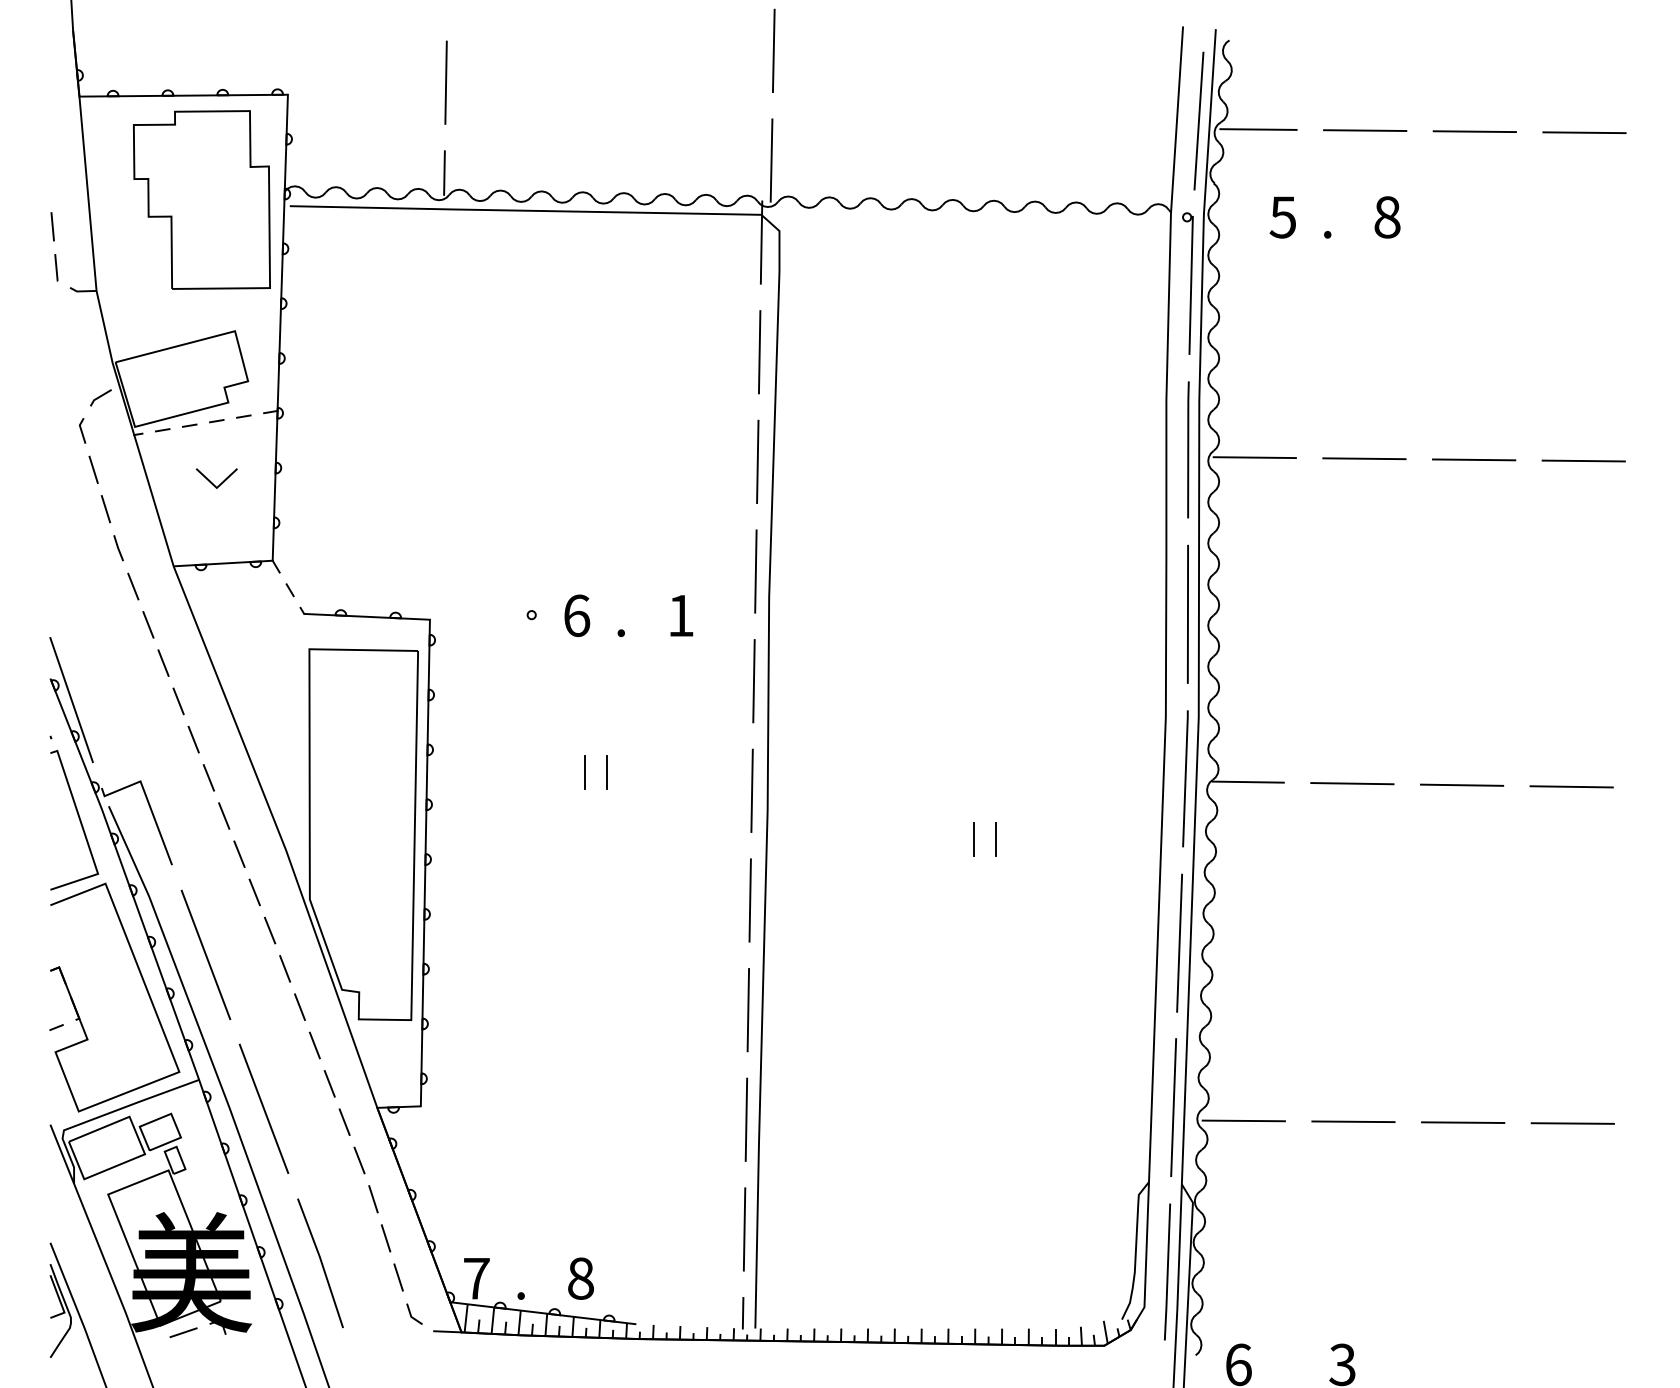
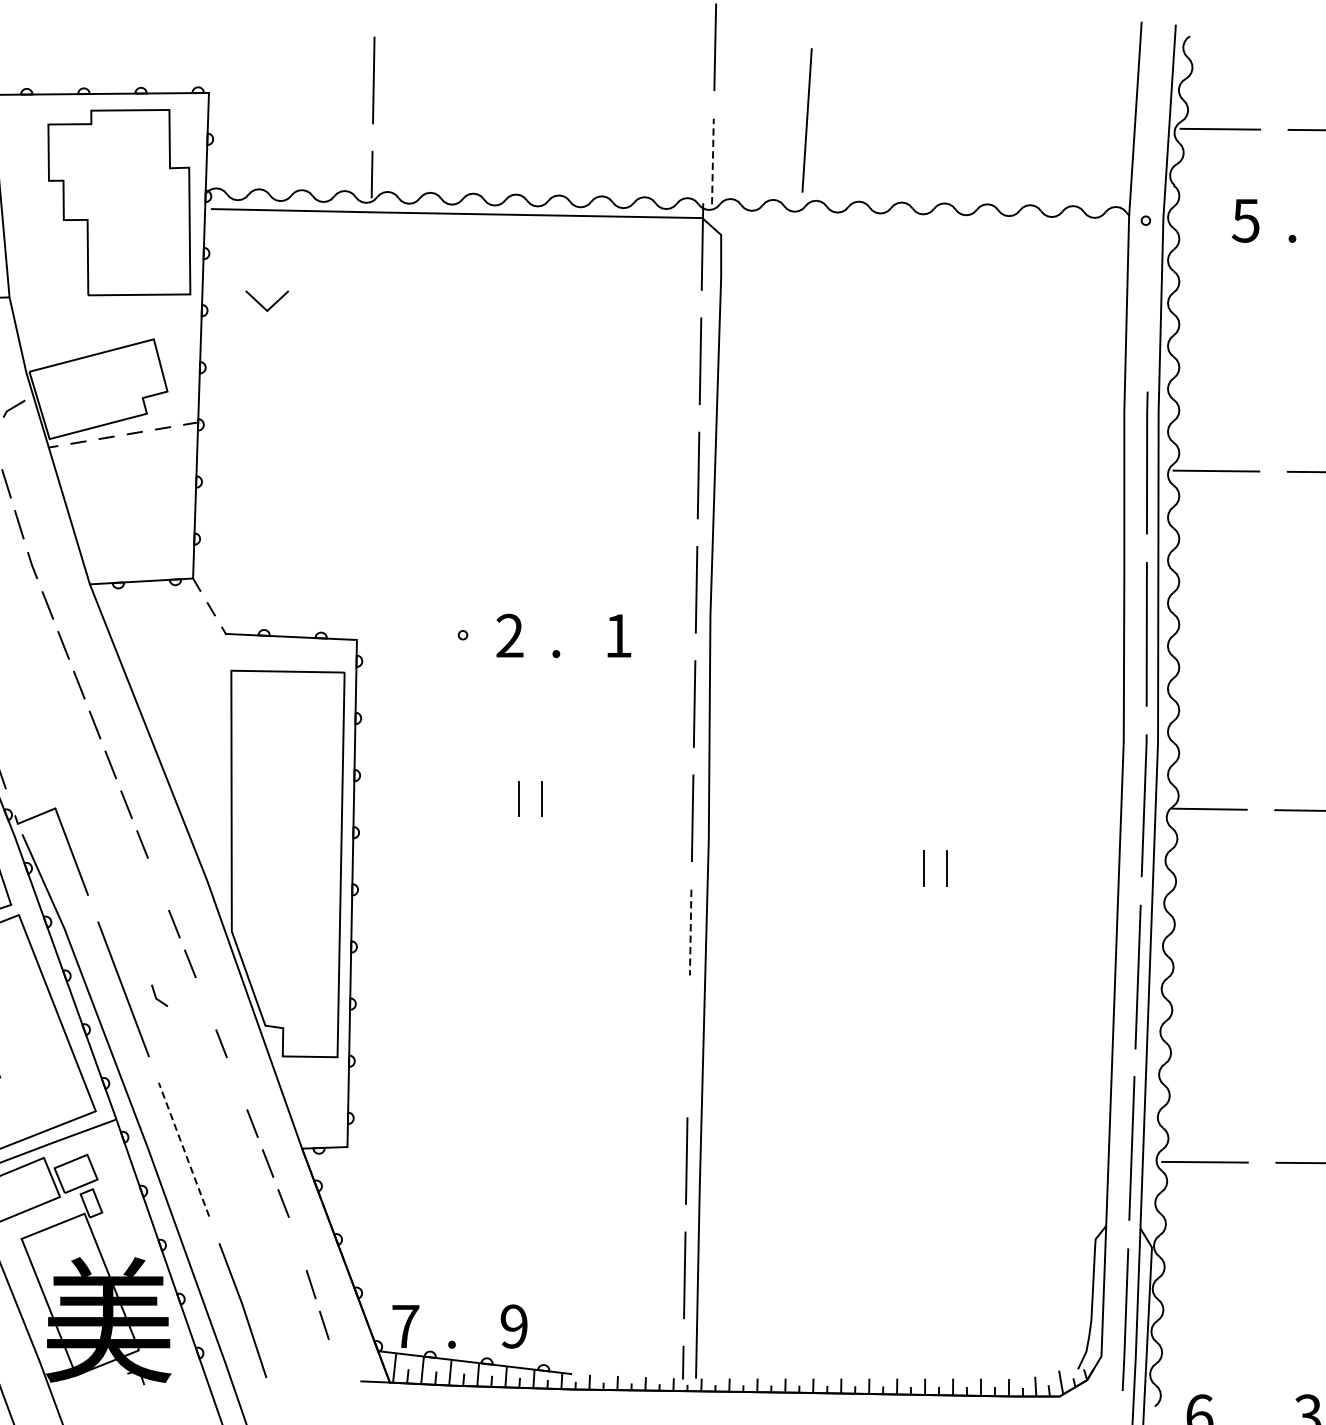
line: (1198, 120) -> (806, 119), moved
line: (771, 160) -> (712, 161), solid -> dashed
line: (1190, 284) -> (1149, 290), removed
line: (212, 482) -> (262, 305), moved
text: (577, 615) -> (510, 635), 6 -> 2
line: (239, 853) -> (158, 883), removed
line: (750, 900) -> (690, 932), solid -> dashed
line: (285, 968) -> (206, 1003), removed
line: (748, 1010) -> (688, 1047), removed
line: (314, 1045) -> (236, 1083), removed
line: (264, 1108) -> (184, 1149), solid -> dashed
line: (373, 1199) -> (298, 1244), removed
text: (580, 1278) -> (513, 1326), 8 -> 9
line: (411, 1313) -> (156, 995), moved
line: (183, 1332) -> (100, 1382), removed

